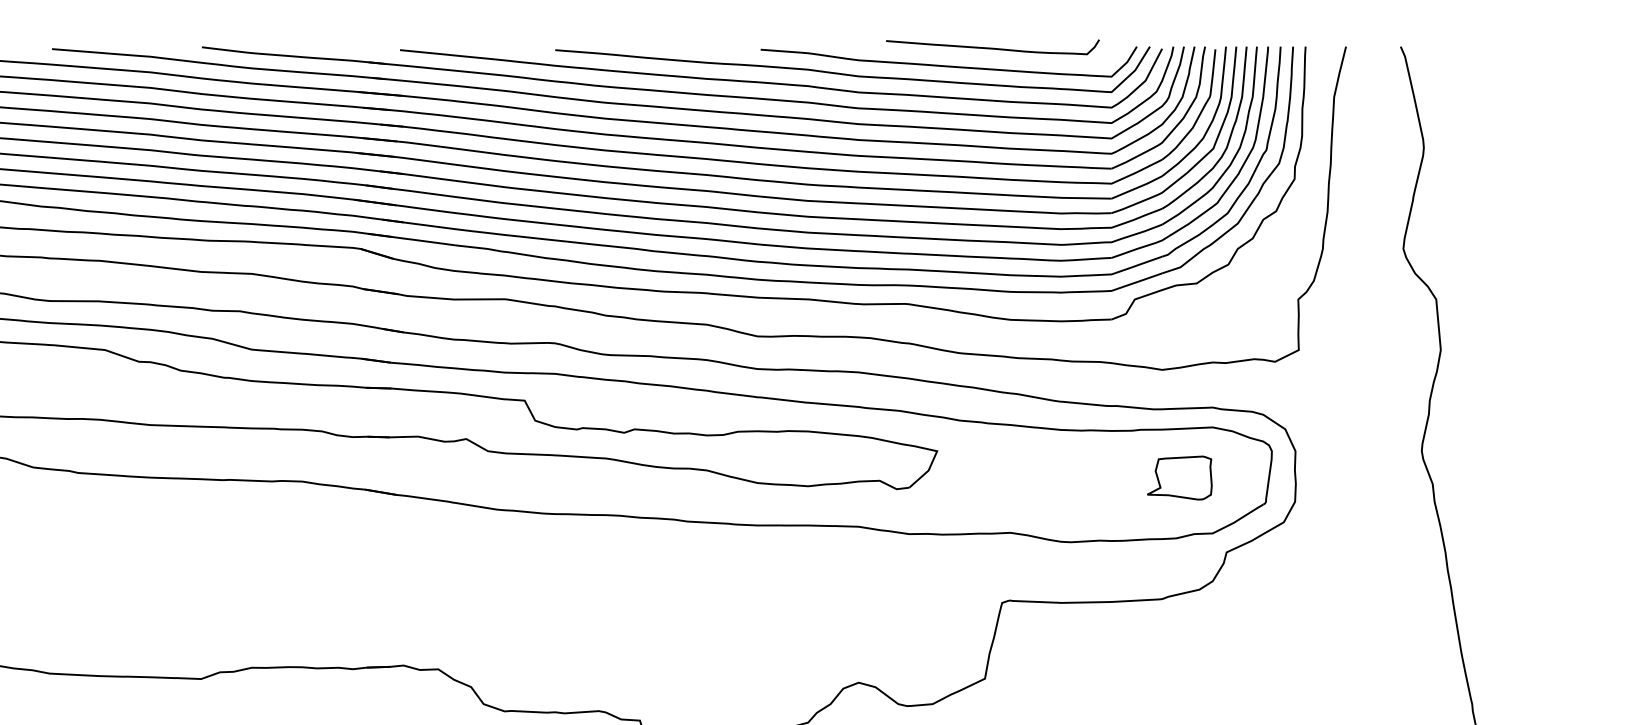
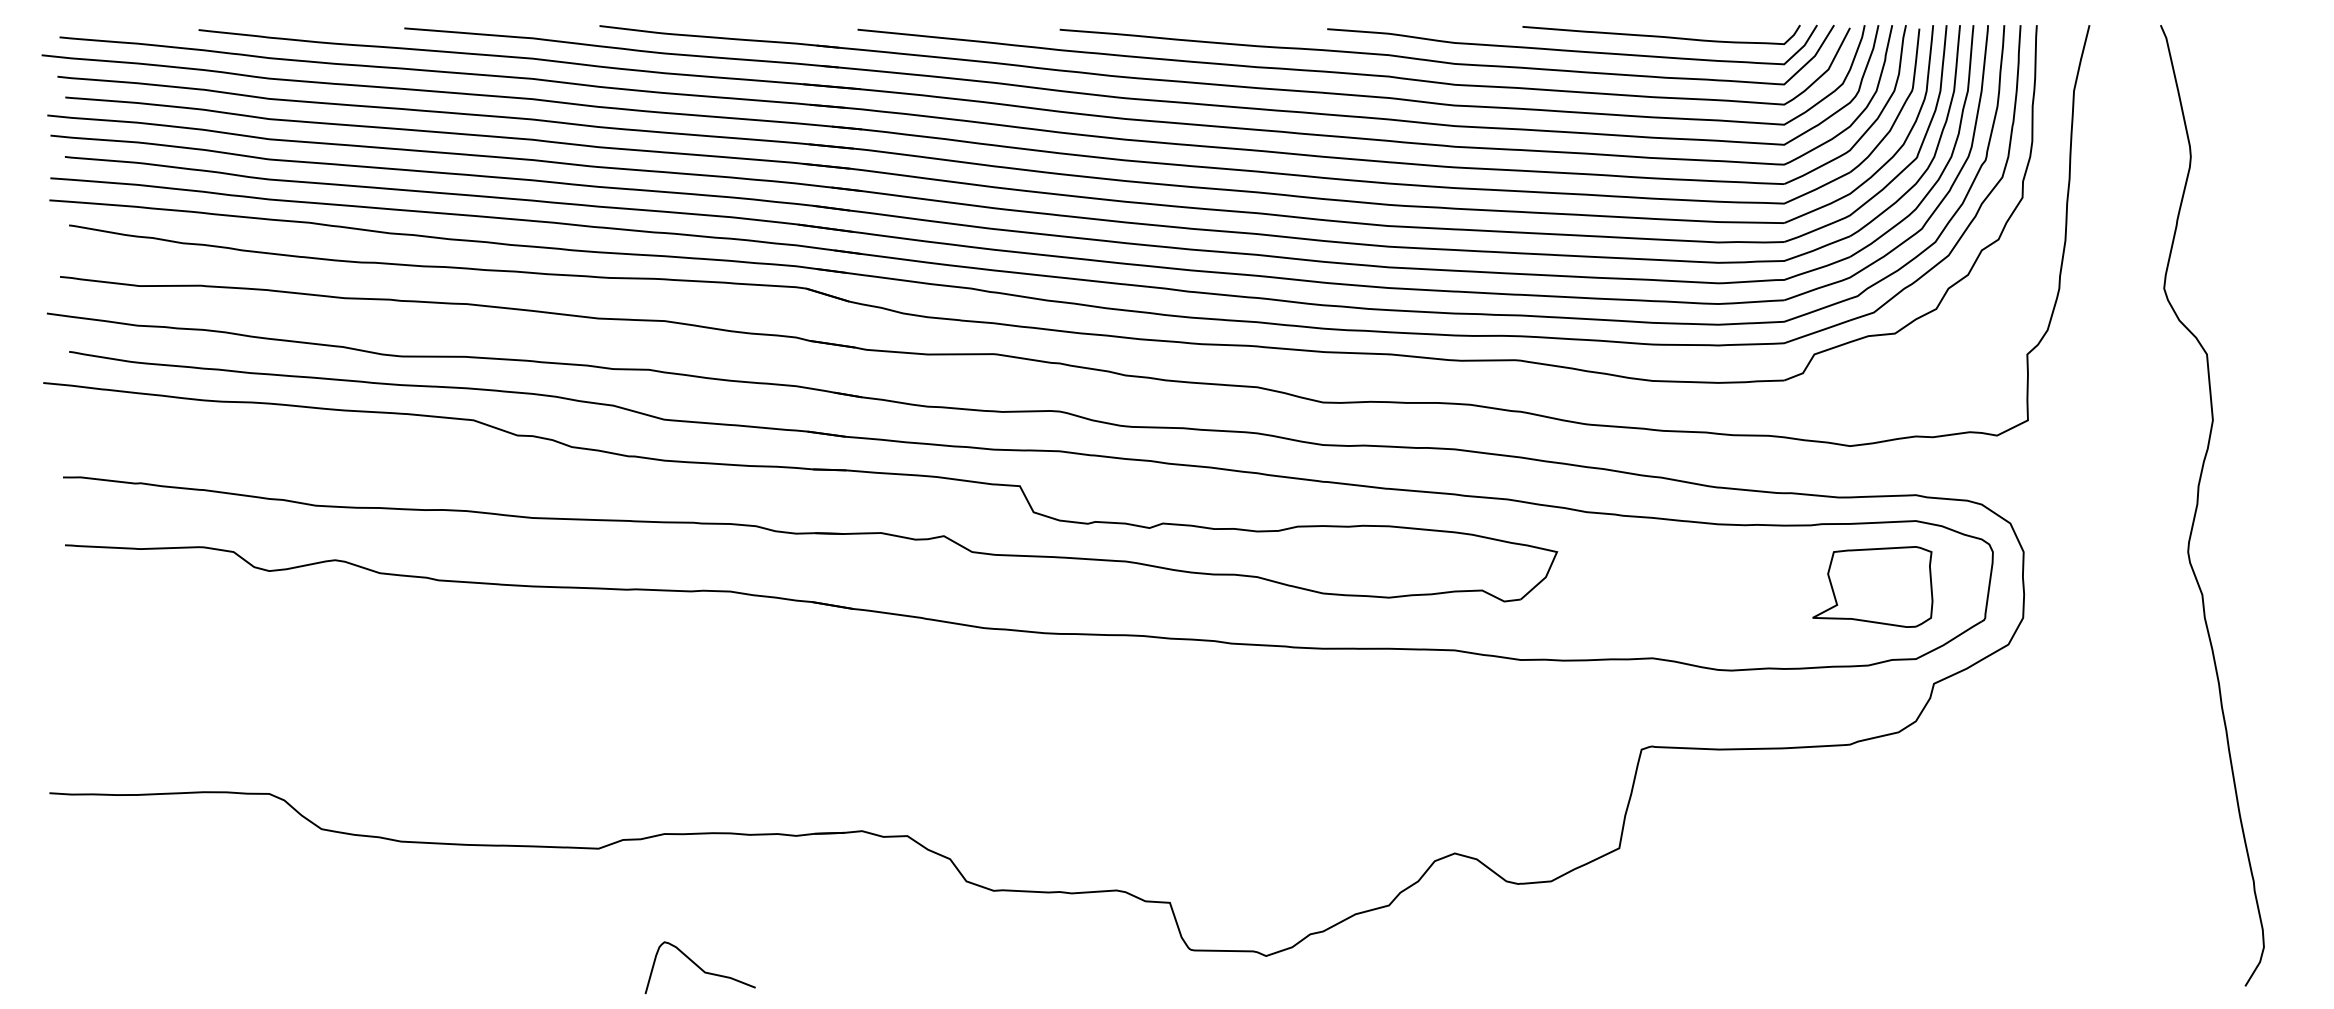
curve: (992, 47) -> (1660, 35), moved
part: (1179, 477) -> (1872, 586), size x1.43

